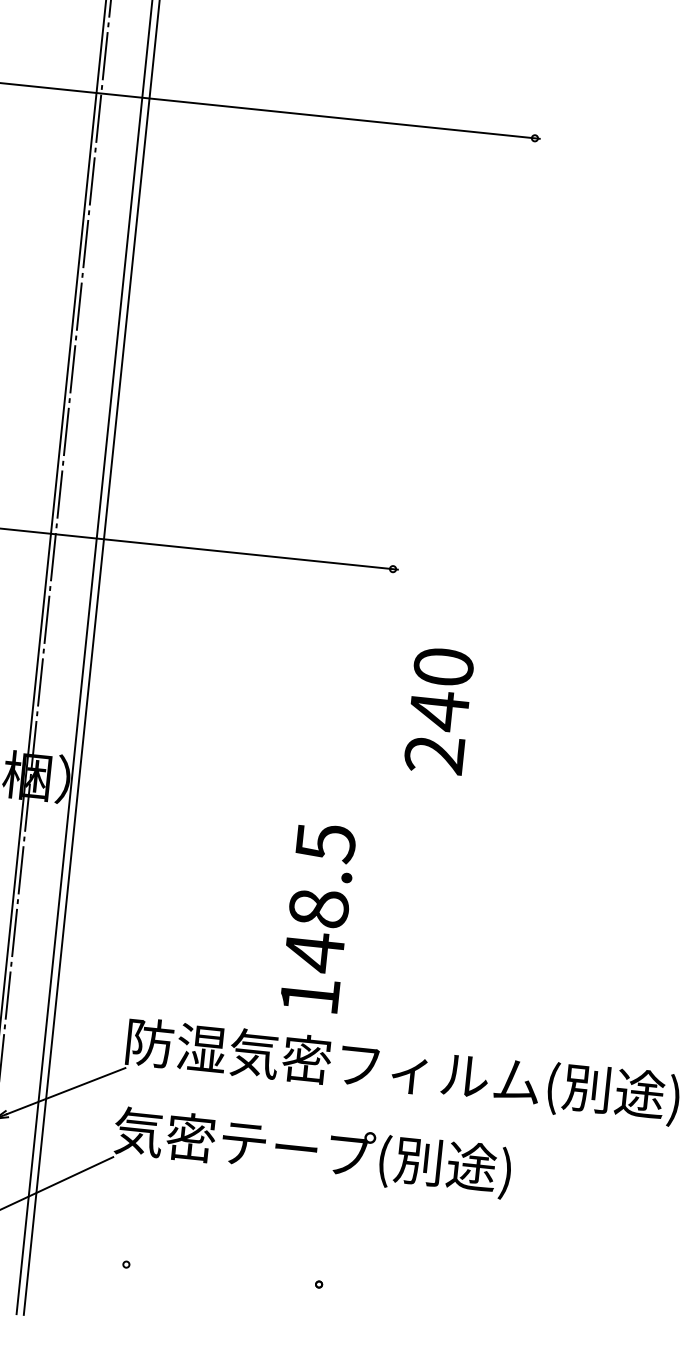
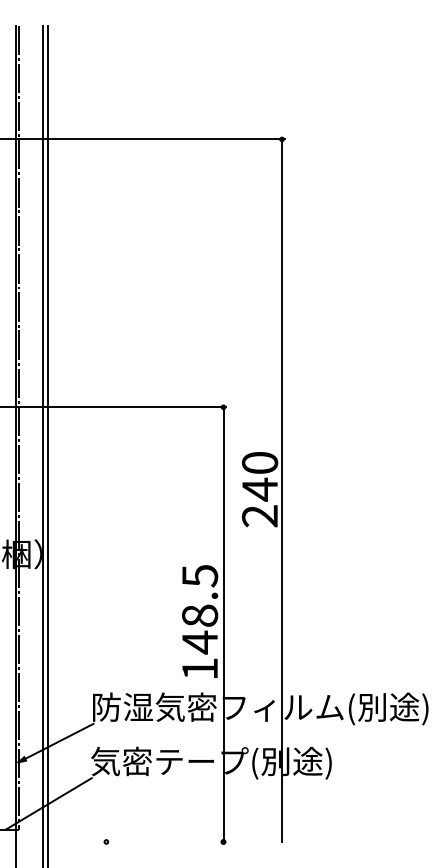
line: (475, 716) -> (282, 490), added
line: (356, 926) -> (223, 624), added

